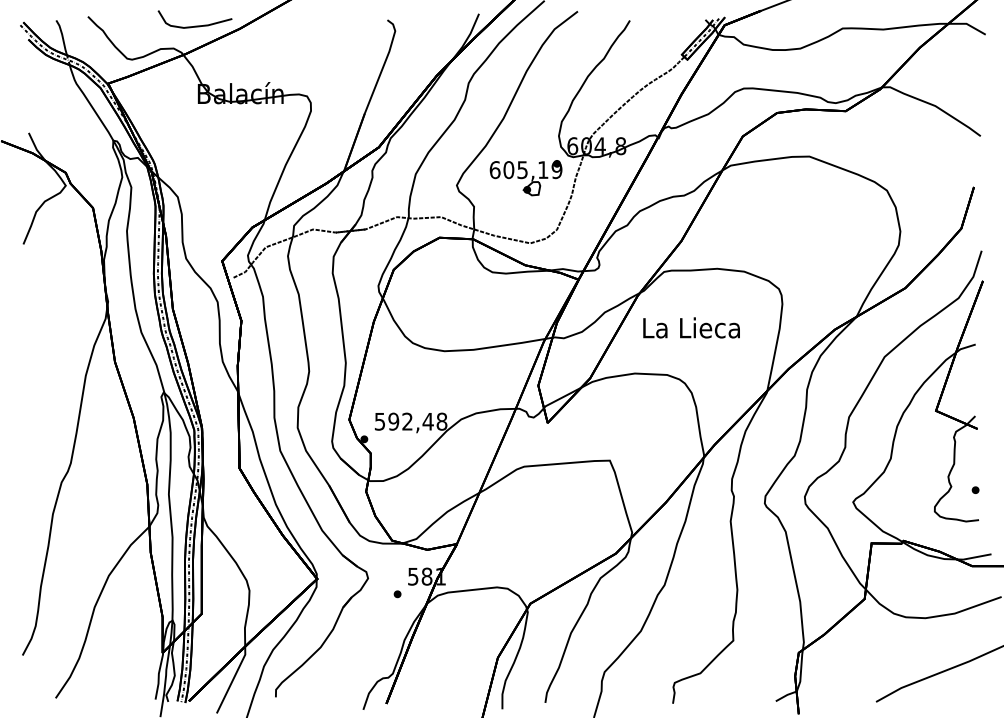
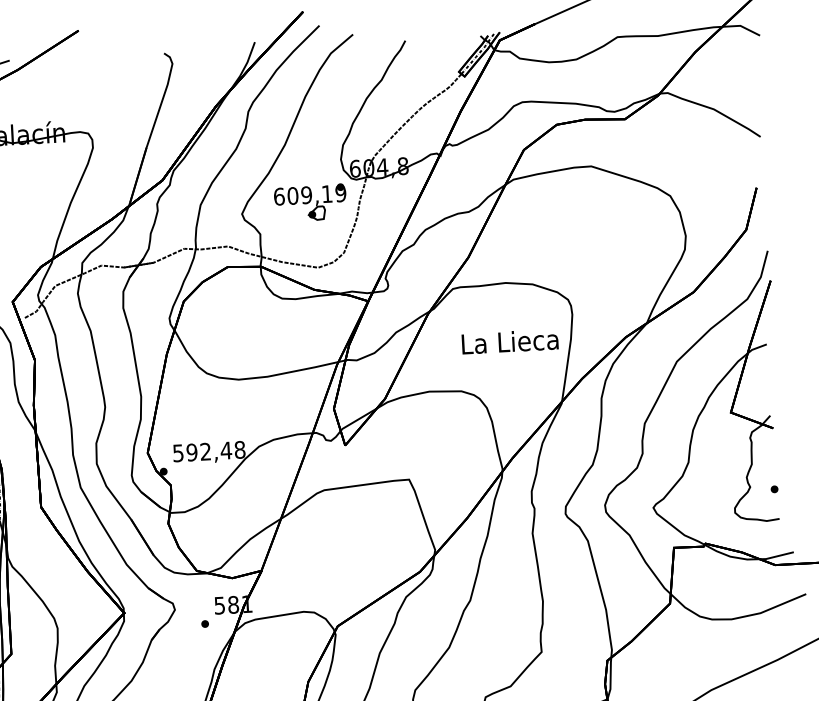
text: (522, 169) -> (306, 194), 605,19 -> 609,19
text: (691, 327) -> (510, 341), moved

